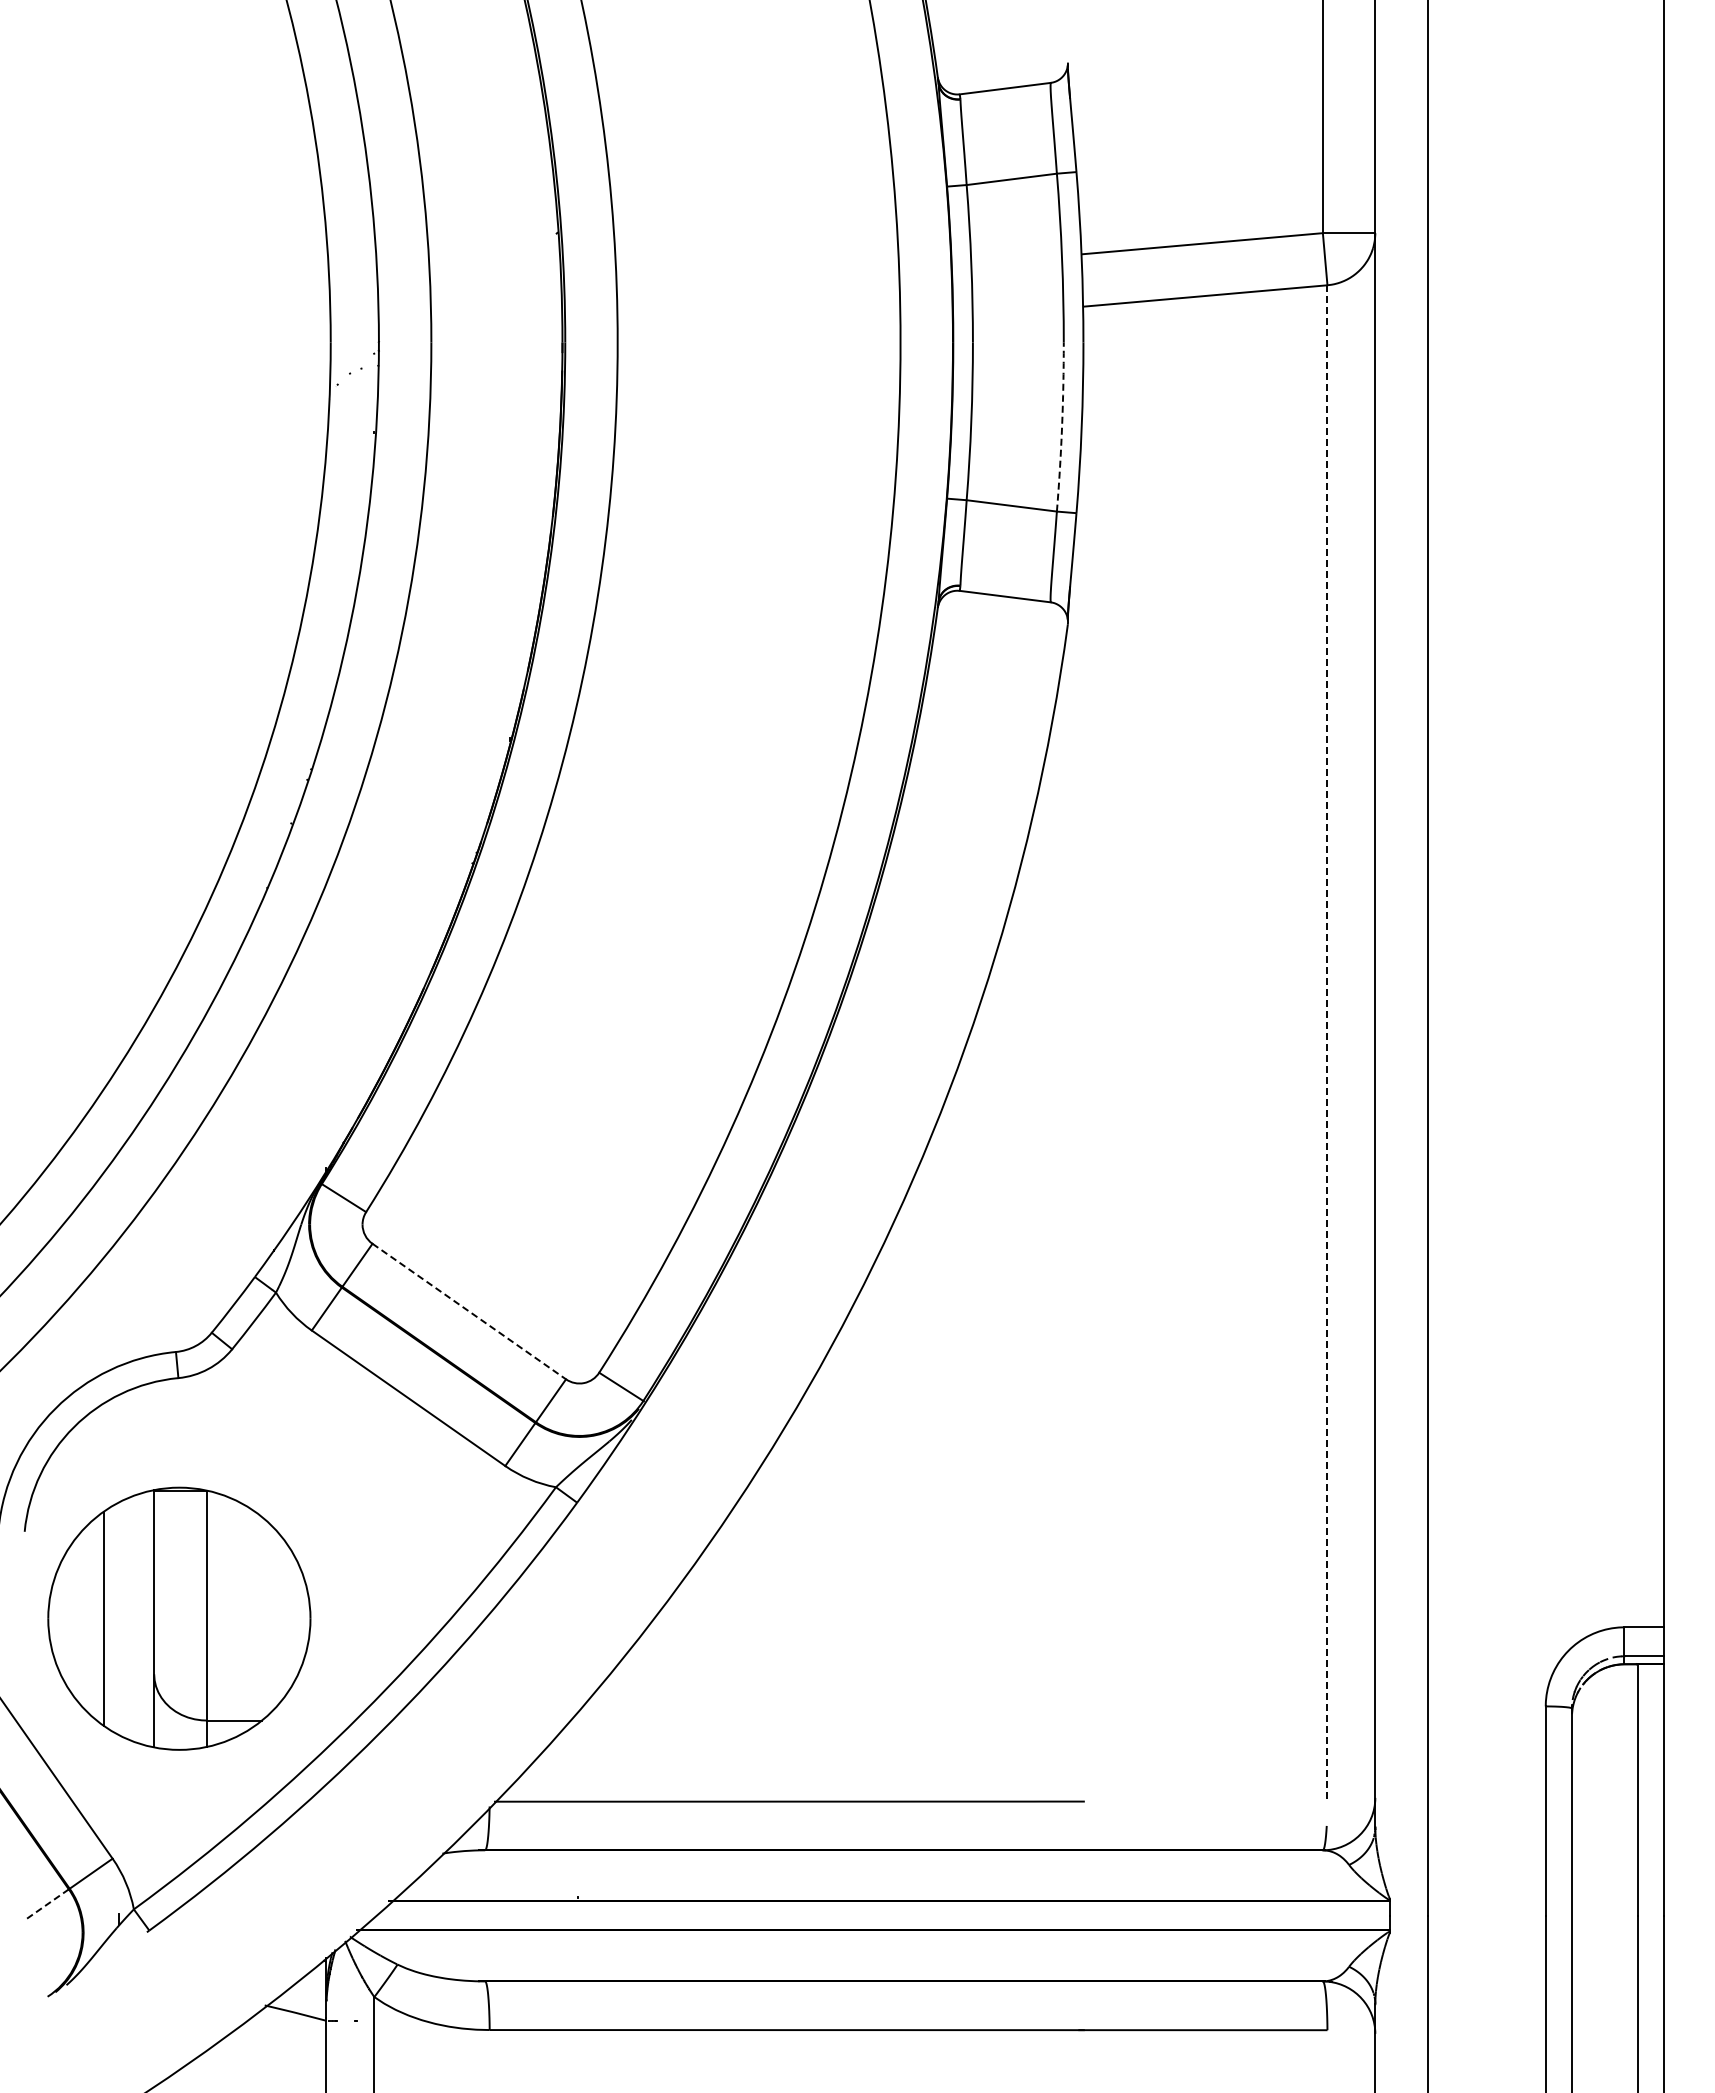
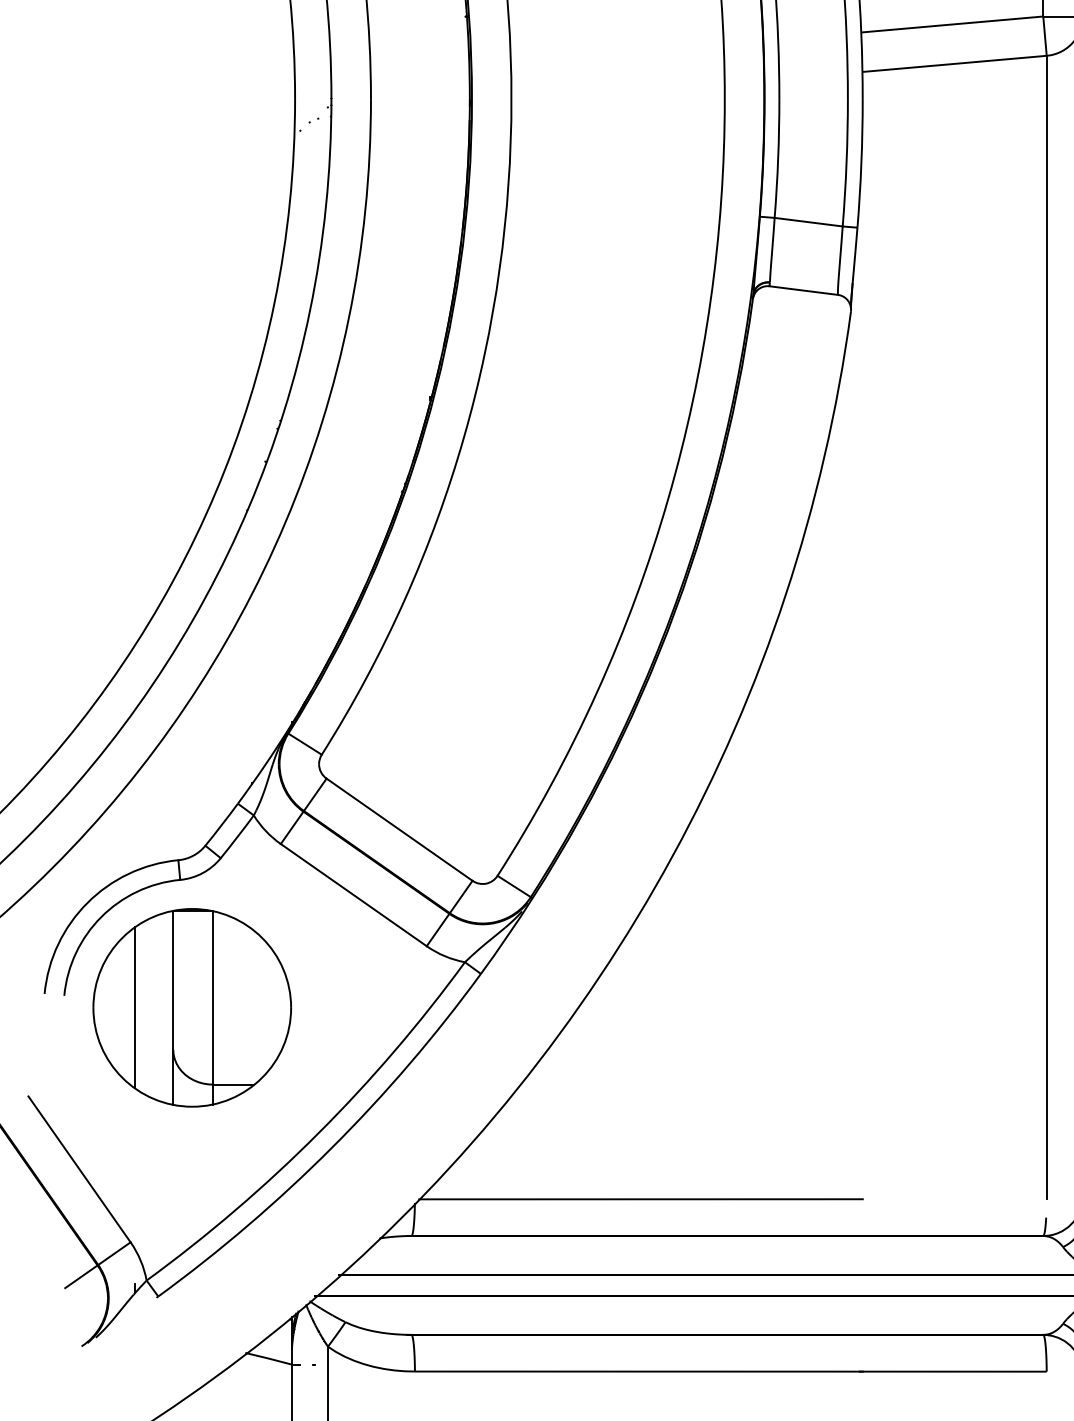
arc: (1062, 427) -> (846, 163), dashed -> solid
line: (1327, 1043) -> (1046, 627), dashed -> solid
line: (469, 1311) -> (399, 829), dashed -> solid
part: (179, 1618) -> (192, 1007), moved
line: (46, 1904) -> (80, 1276), dashed -> solid

